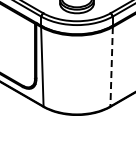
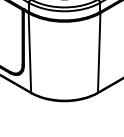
line: (111, 66) -> (99, 52), dashed -> solid

